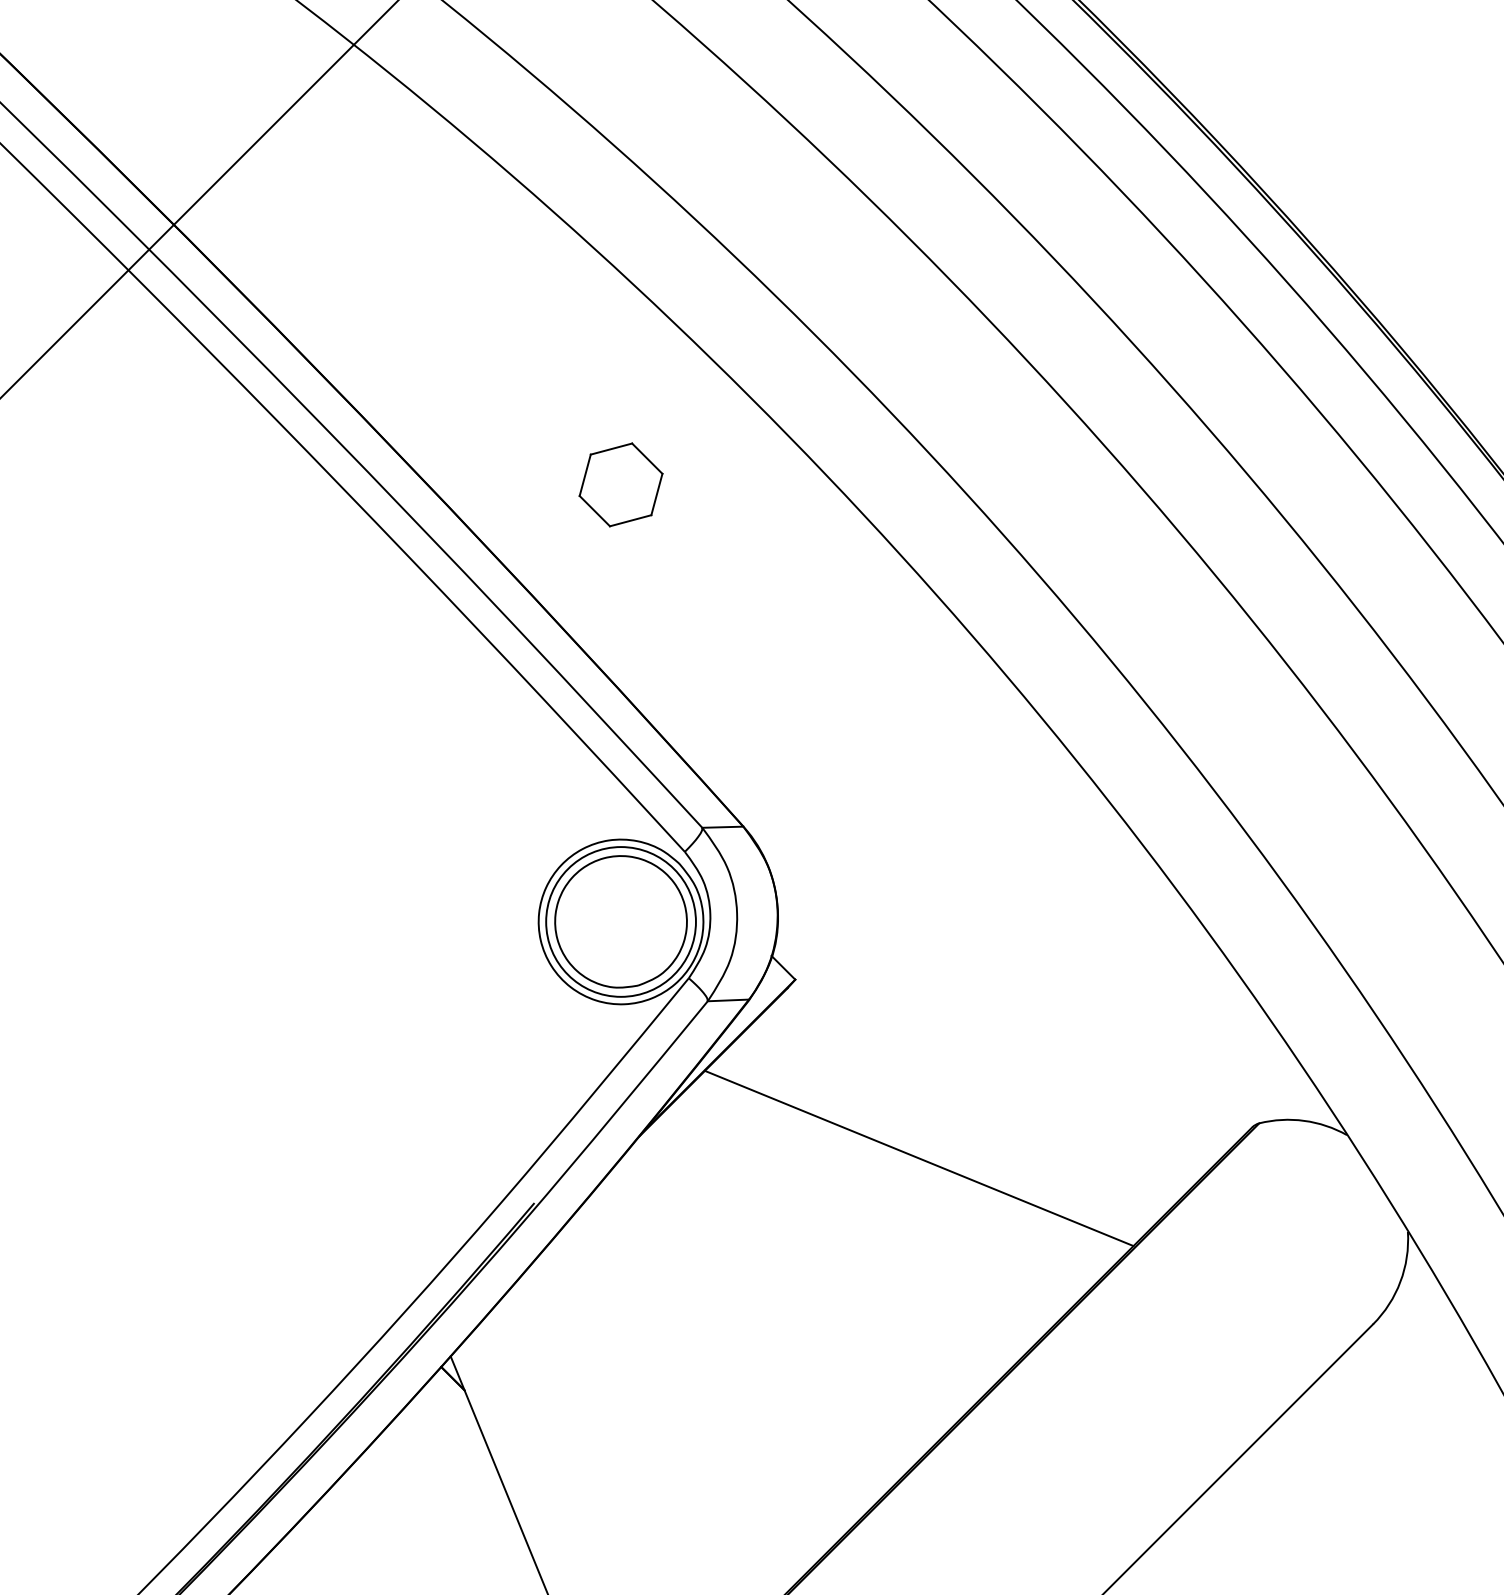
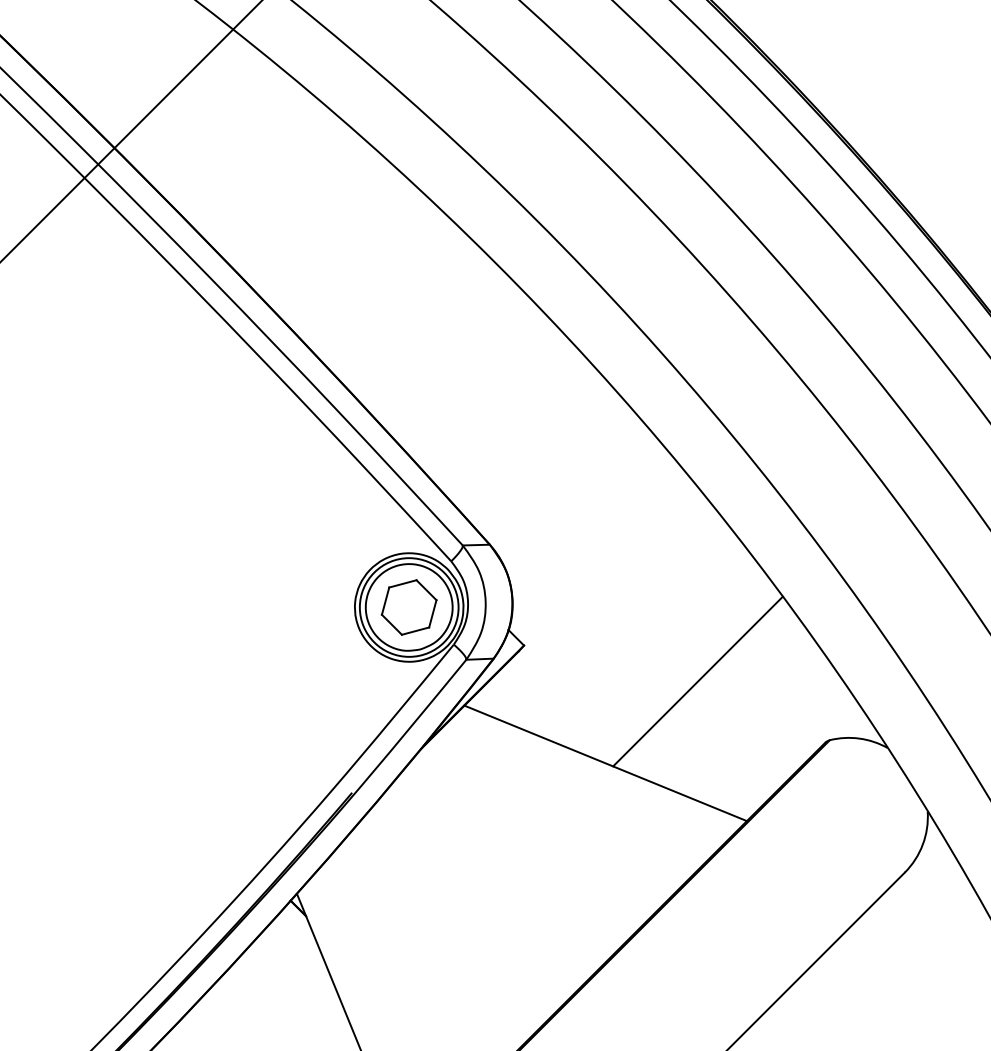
part: (619, 484) -> (408, 607), moved
line: (1058, 1034) -> (697, 681), added

